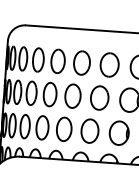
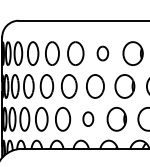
part: (109, 64) -> (102, 53), size x0.6
part: (90, 130) -> (88, 118), size x0.6

